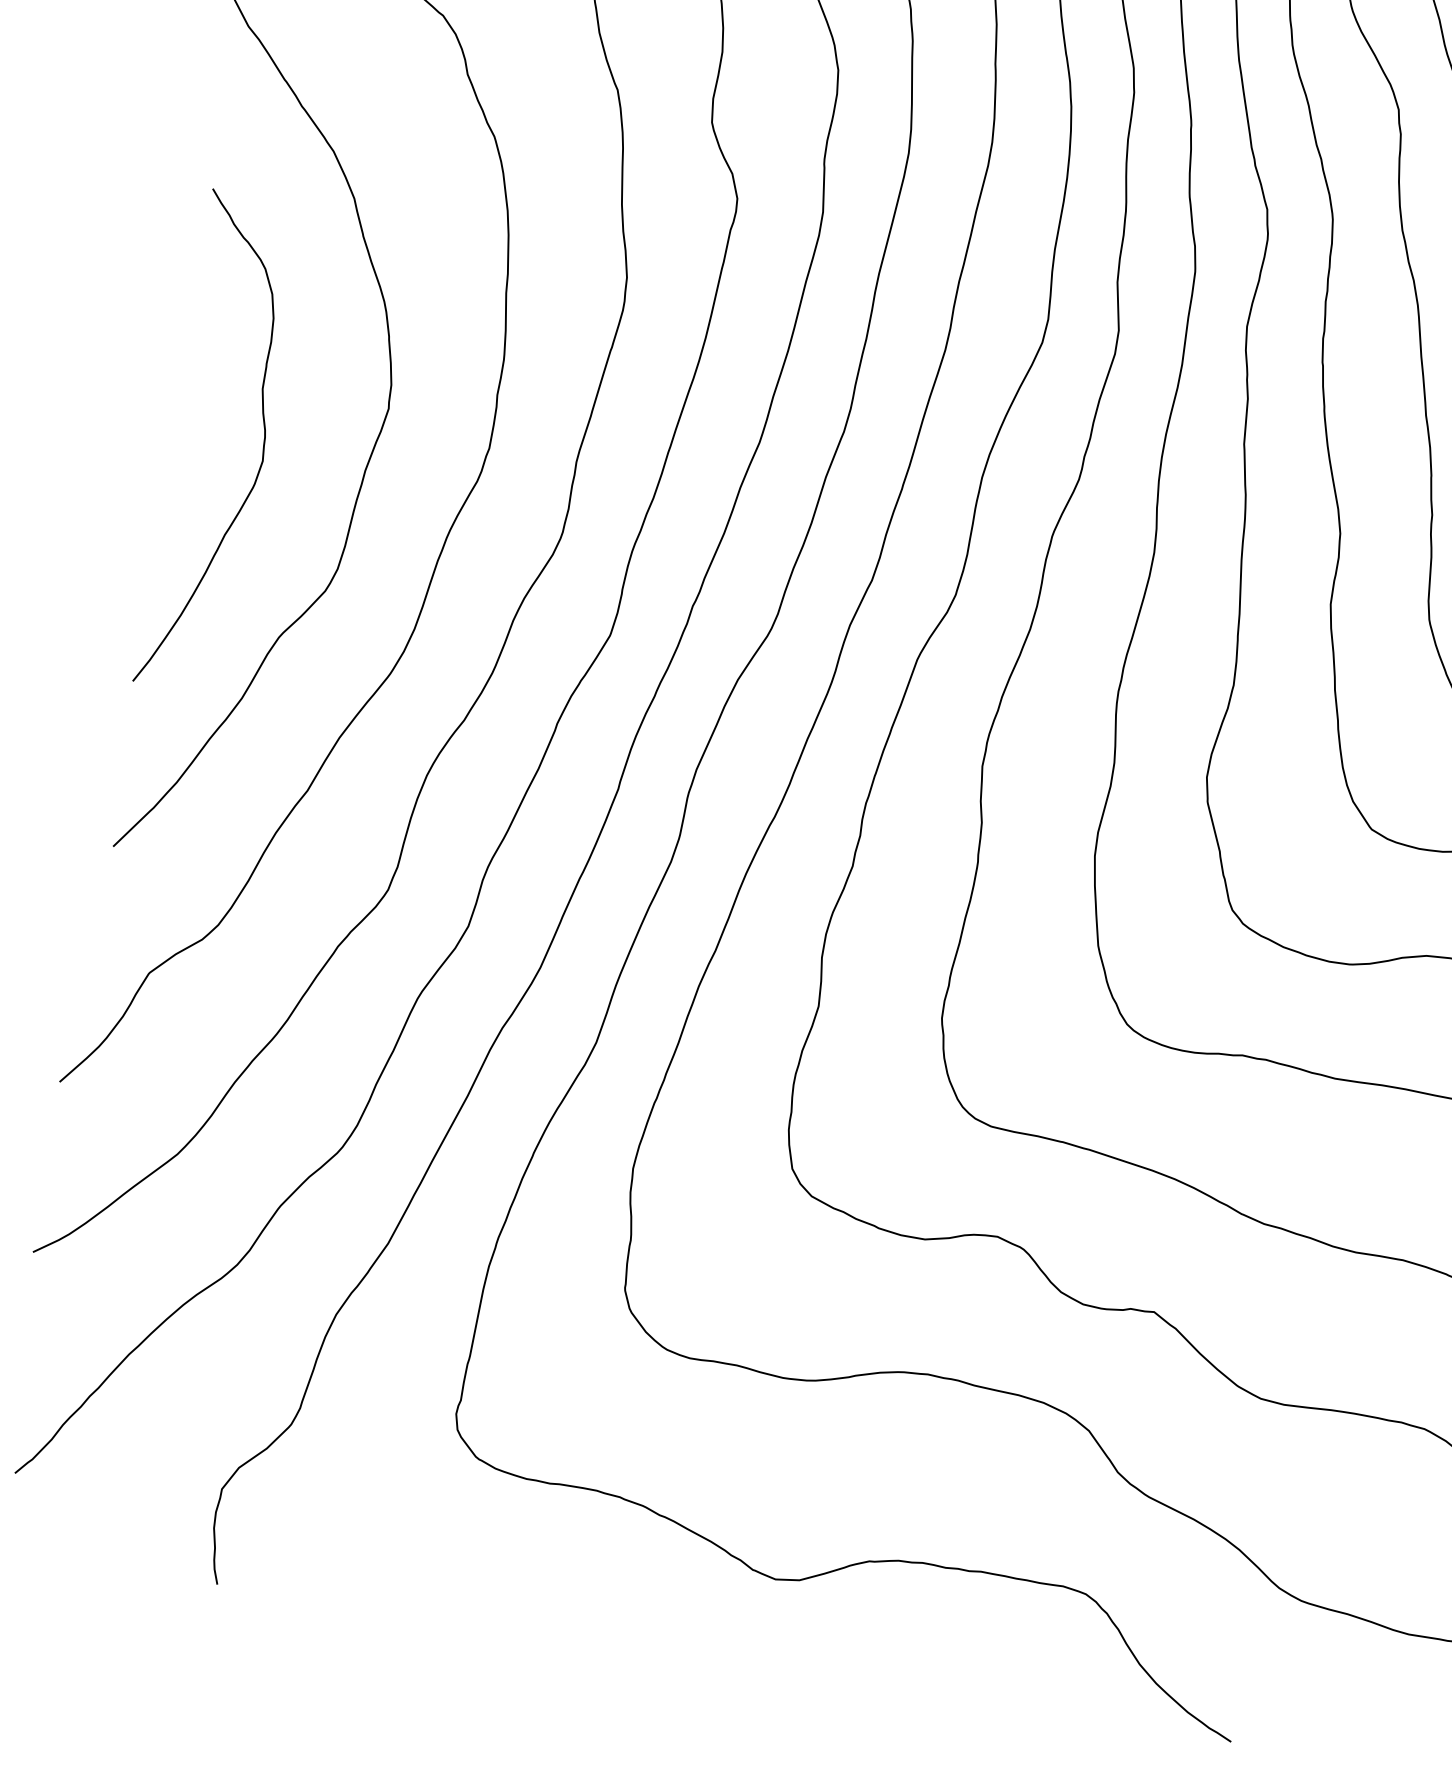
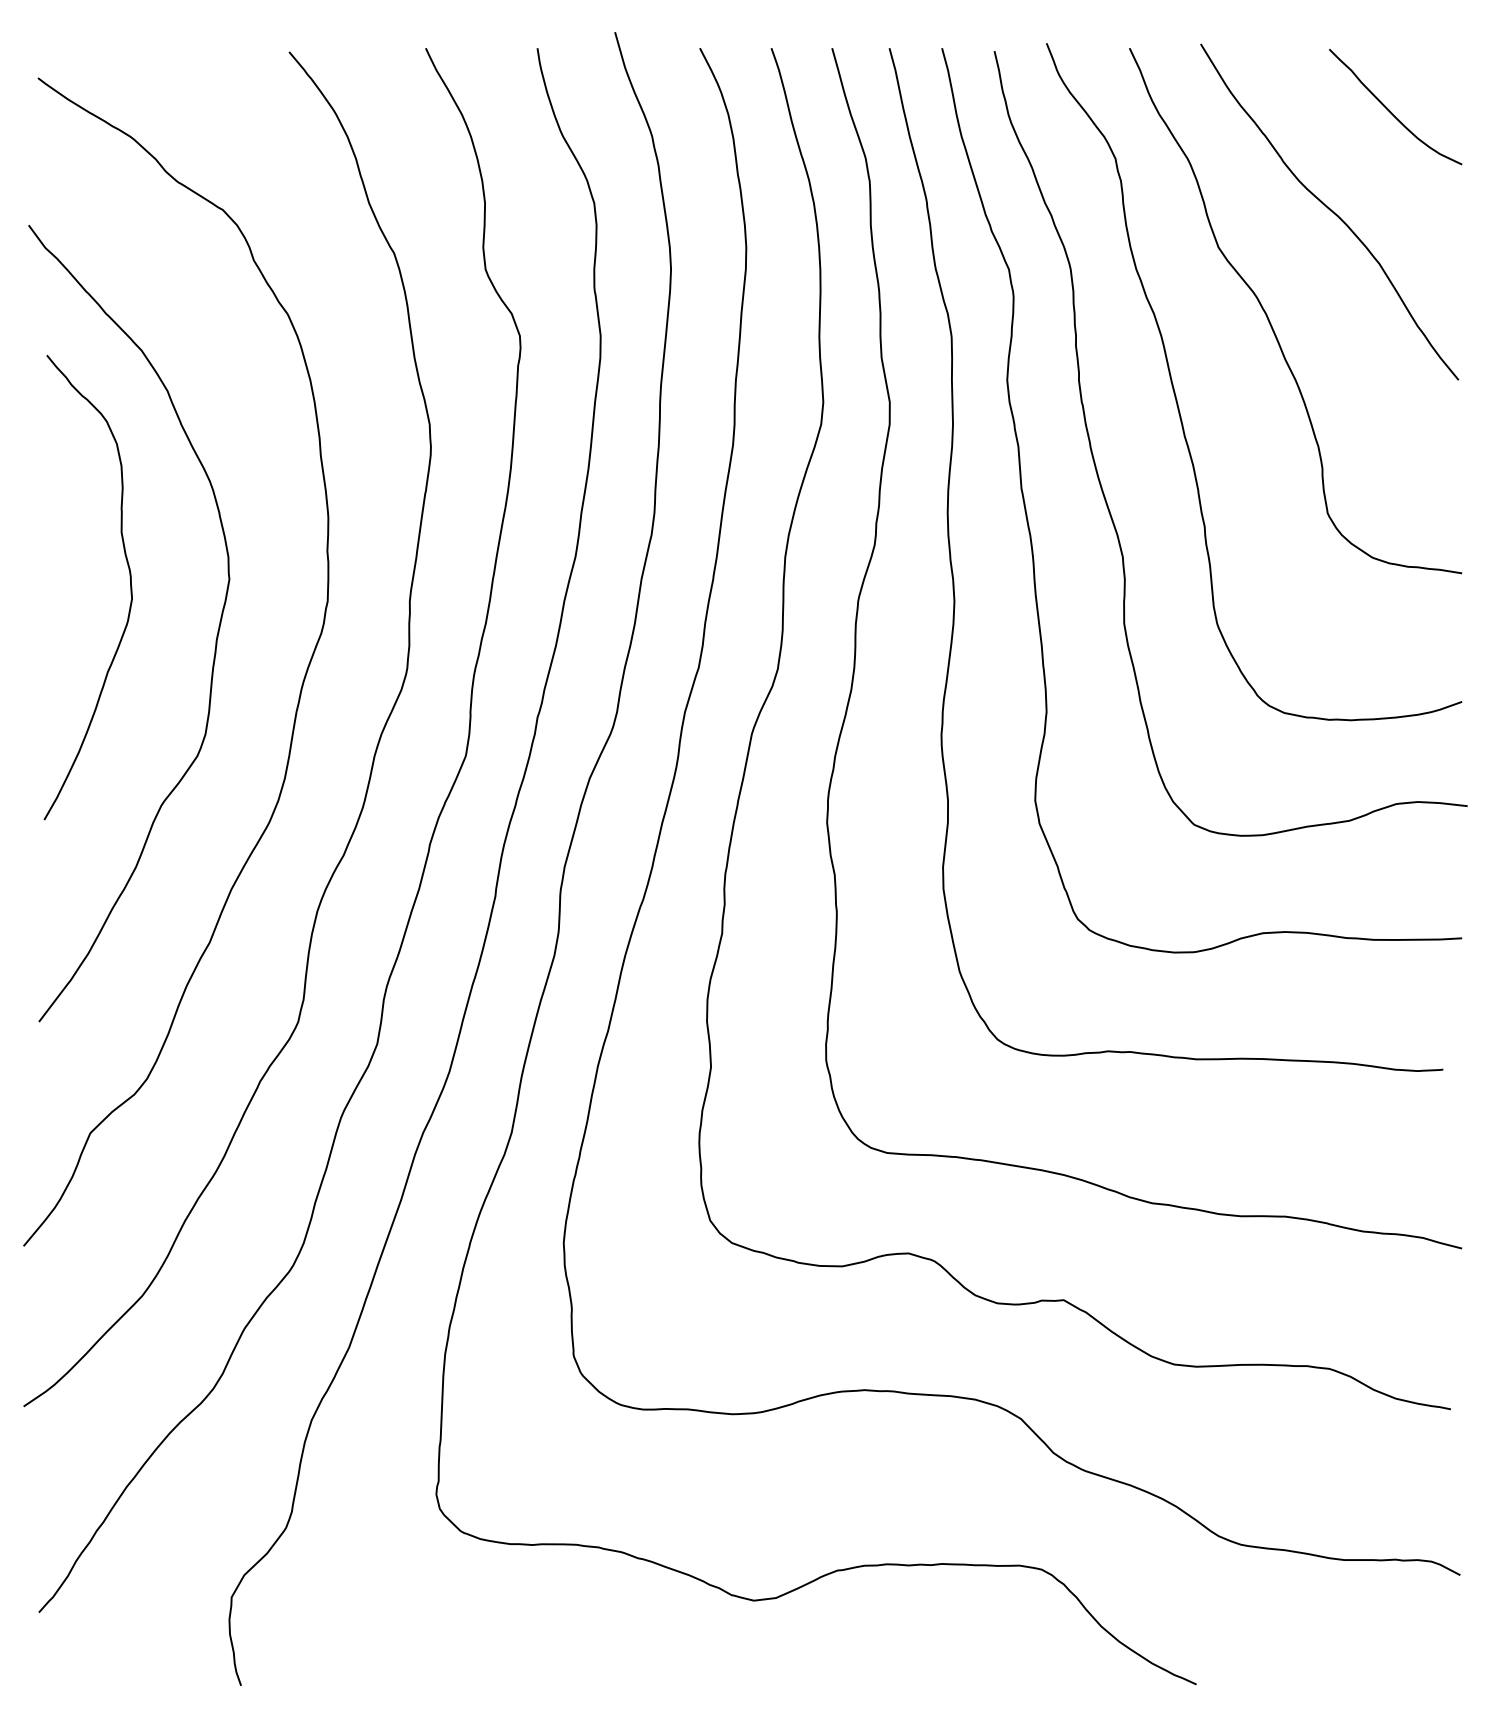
curve: (262, 448) -> (130, 587), moved

